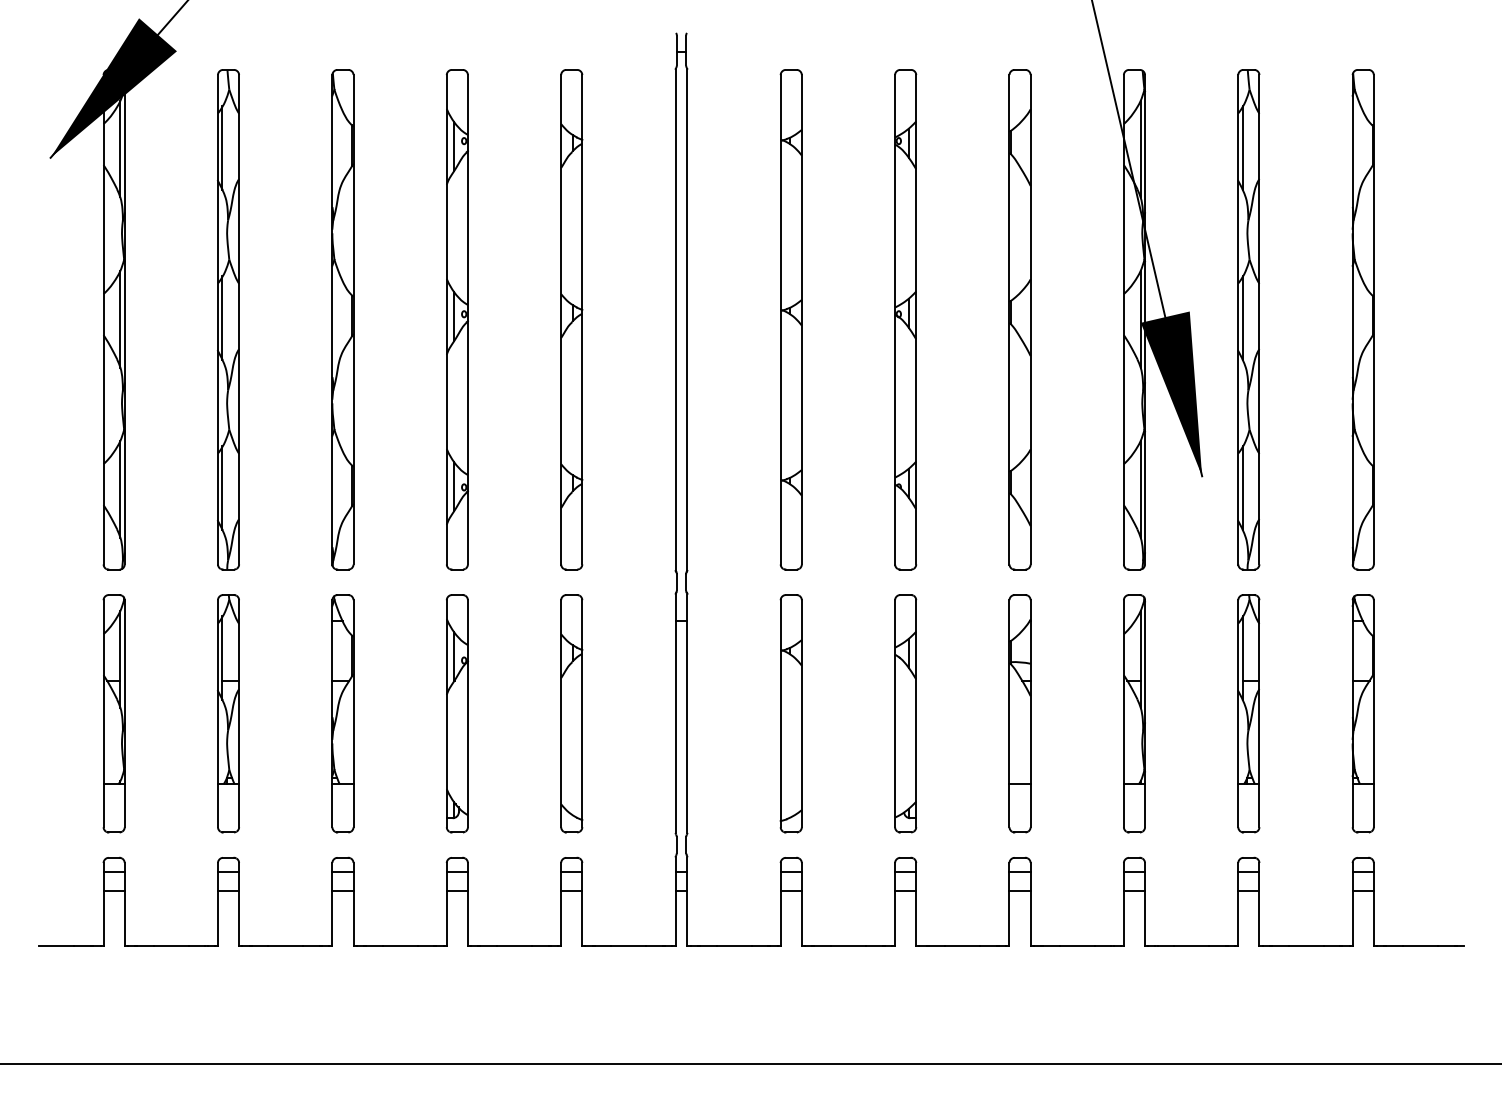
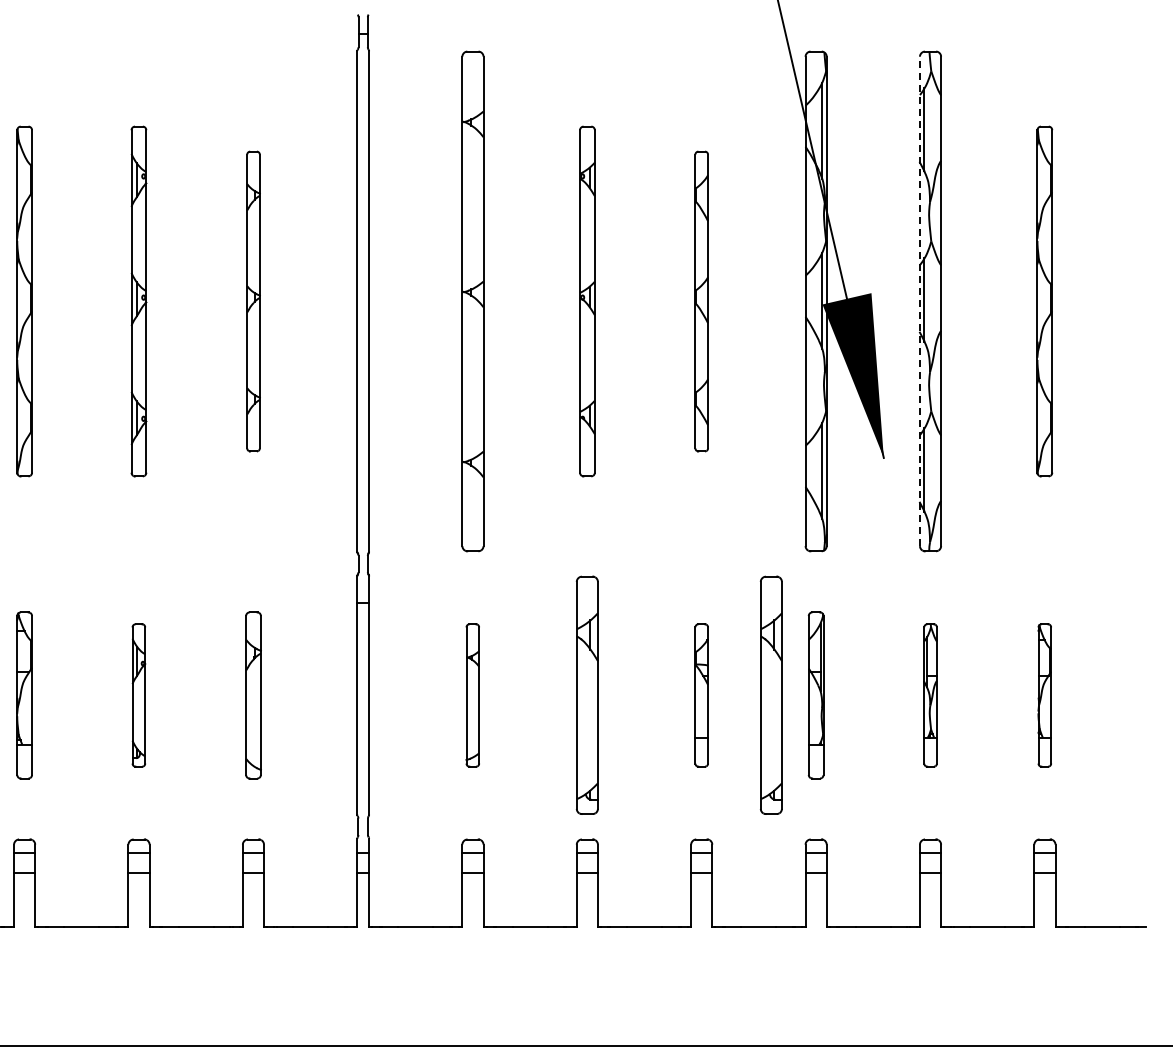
part: (342, 319) -> (24, 301), size x0.7
part: (456, 319) -> (138, 301), size x0.7
part: (571, 319) -> (253, 301), size x0.6
part: (905, 319) -> (587, 301), size x0.7
part: (1019, 319) -> (701, 301), size x0.6
line: (1238, 319) -> (920, 301), solid -> dashed
part: (1362, 319) -> (1044, 301), size x0.7
part: (342, 713) -> (24, 695), size x0.7
part: (456, 713) -> (138, 695), size x0.6
part: (571, 713) -> (253, 695), size x0.7
part: (790, 713) -> (472, 695), size x0.6
part: (1019, 713) -> (701, 695), size x0.6
part: (1089, 713) -> (771, 695), added
part: (1134, 713) -> (816, 695), size x0.7
part: (1248, 713) -> (930, 695), size x0.6
part: (1362, 713) -> (1044, 695), size x0.6

